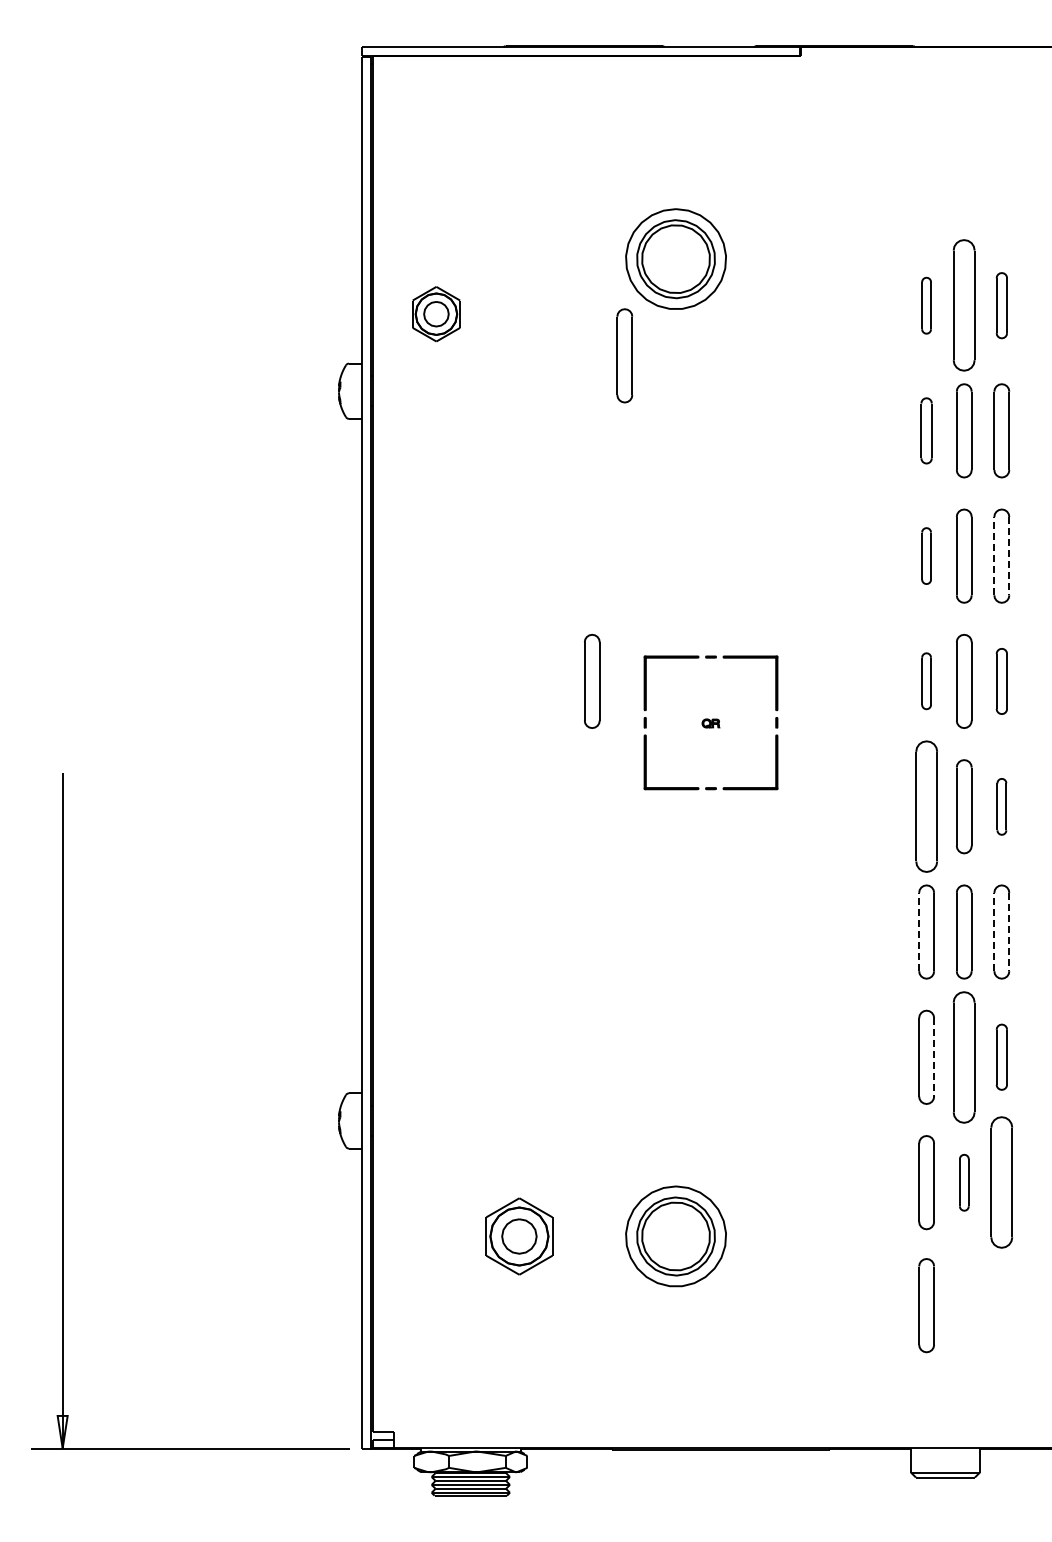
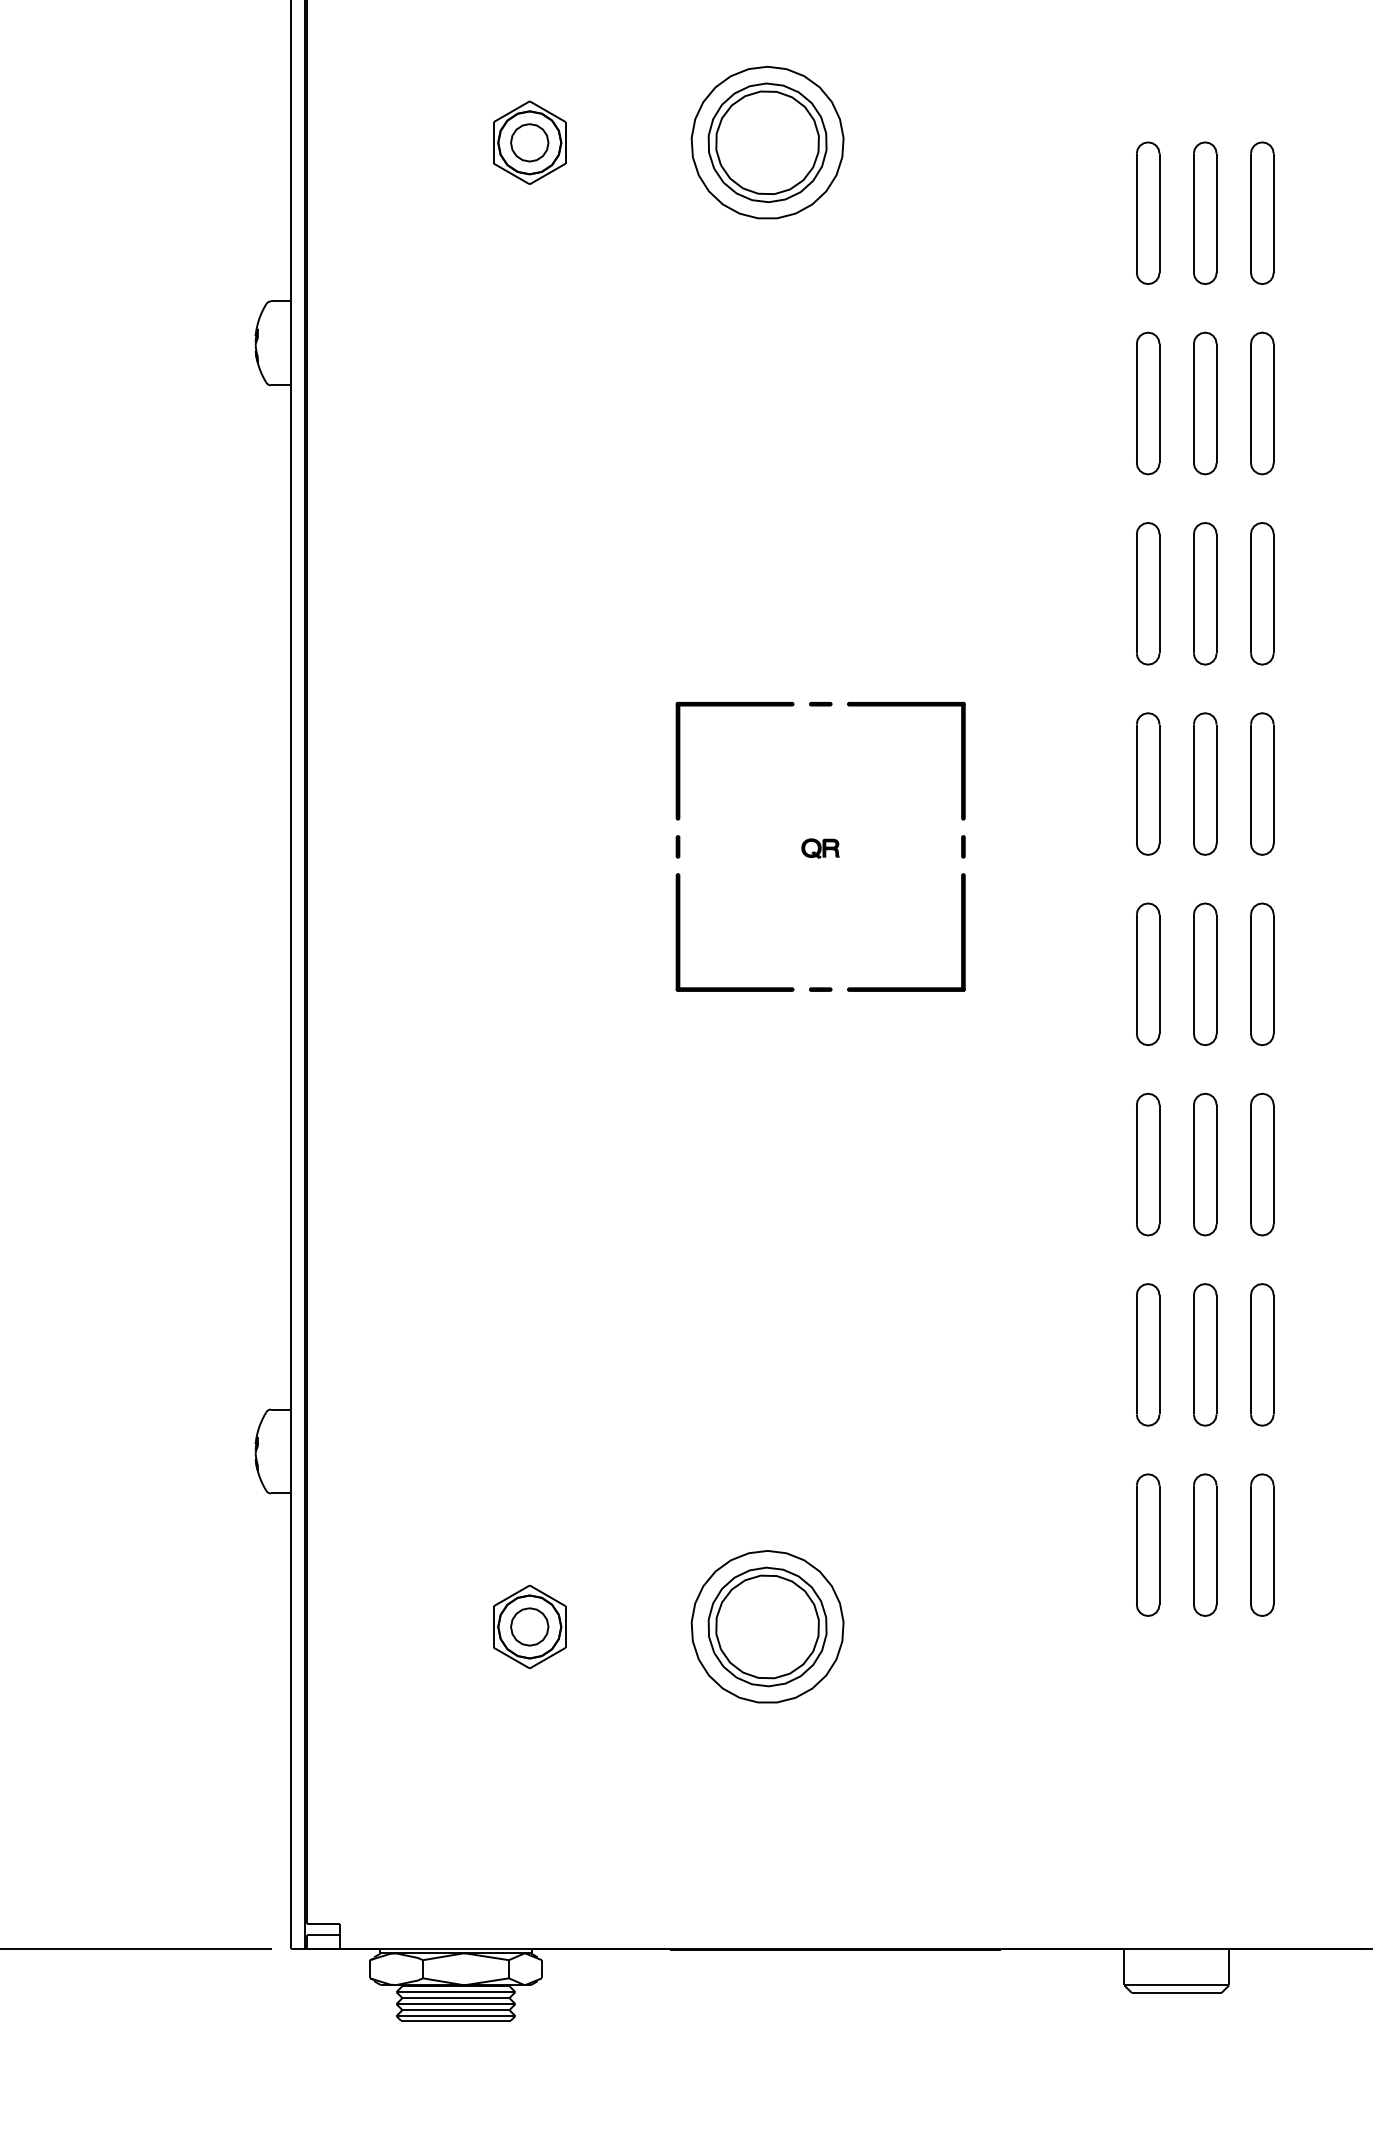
part: (926, 305) -> (1147, 213), size x1.67
part: (964, 305) -> (1205, 213), size x0.71
part: (1001, 305) -> (1261, 213), size x1.43
part: (436, 314) -> (529, 143), moved
part: (624, 355) -> (689, 289), removed
part: (926, 430) -> (1147, 402), size x1.43
part: (926, 555) -> (1147, 592), size x1.67
line: (994, 555) -> (1251, 592), dashed -> solid
line: (1009, 556) -> (1273, 594), dashed -> solid
part: (592, 680) -> (640, 782), removed
part: (926, 680) -> (1147, 782), size x1.67
part: (1001, 681) -> (1261, 784), size x1.43
part: (710, 722) -> (819, 846), size x1.43
part: (926, 806) -> (1147, 973), size x0.71
part: (1001, 806) -> (1261, 973), size x1.67
line: (919, 931) -> (1137, 1163), dashed -> solid
line: (994, 931) -> (1251, 1163), dashed -> solid
line: (1009, 932) -> (1273, 1165), dashed -> solid
part: (964, 1056) -> (1205, 1353), size x0.71
part: (1001, 1056) -> (1261, 1353), size x1.43
line: (934, 1057) -> (1160, 1355), dashed -> solid
part: (964, 1182) -> (1205, 1544), size x1.67
part: (1001, 1182) -> (1261, 1544), size x0.71
part: (519, 1236) -> (529, 1626), size x0.71
part: (926, 1305) -> (1147, 1731), removed

